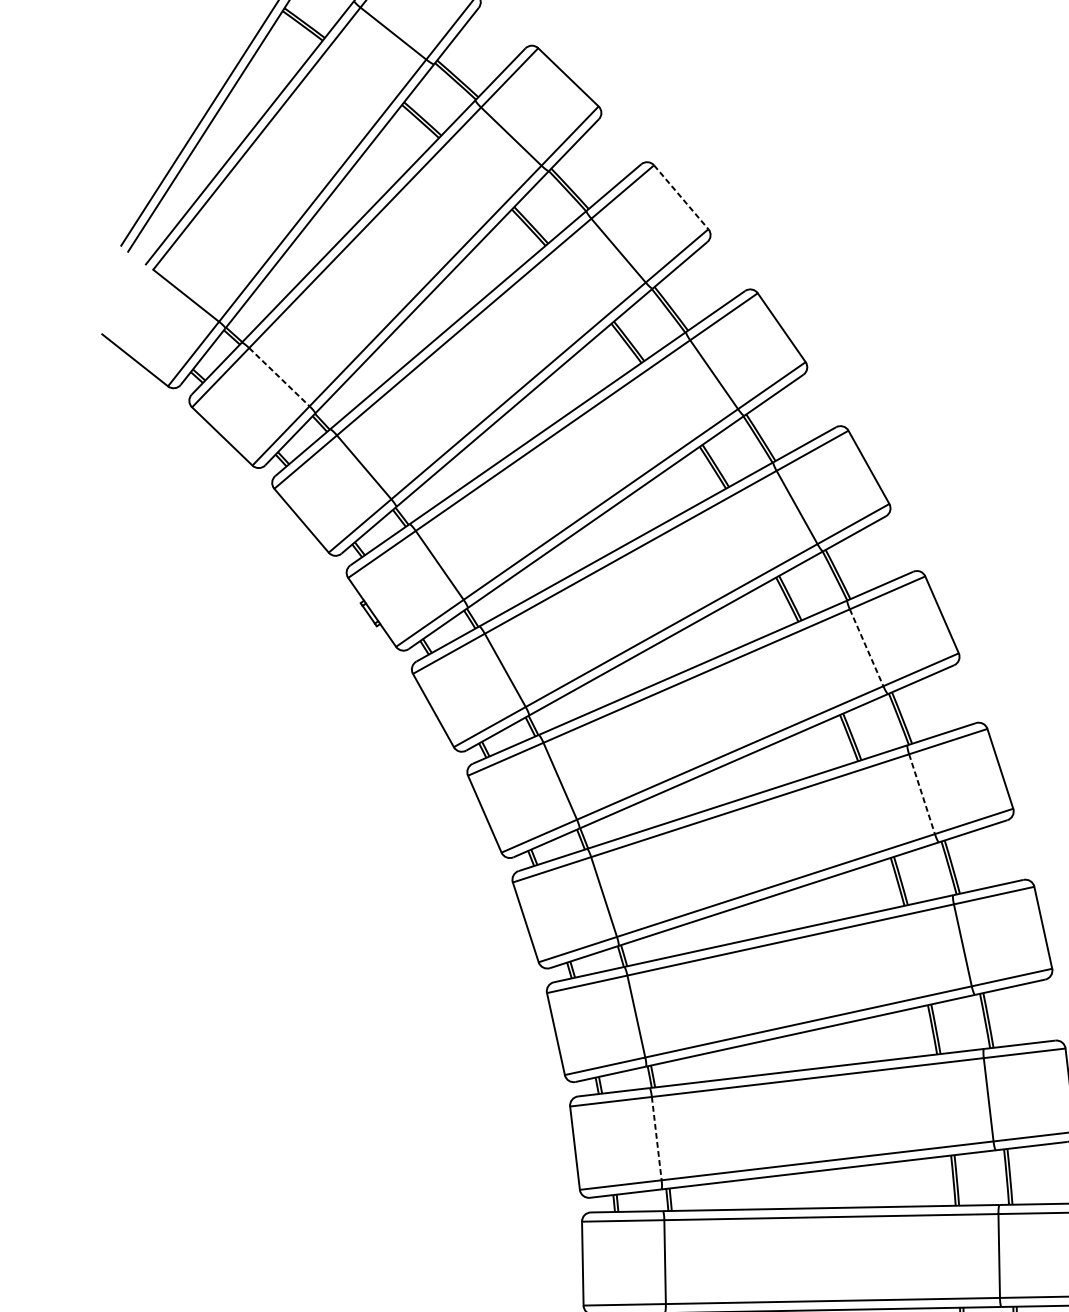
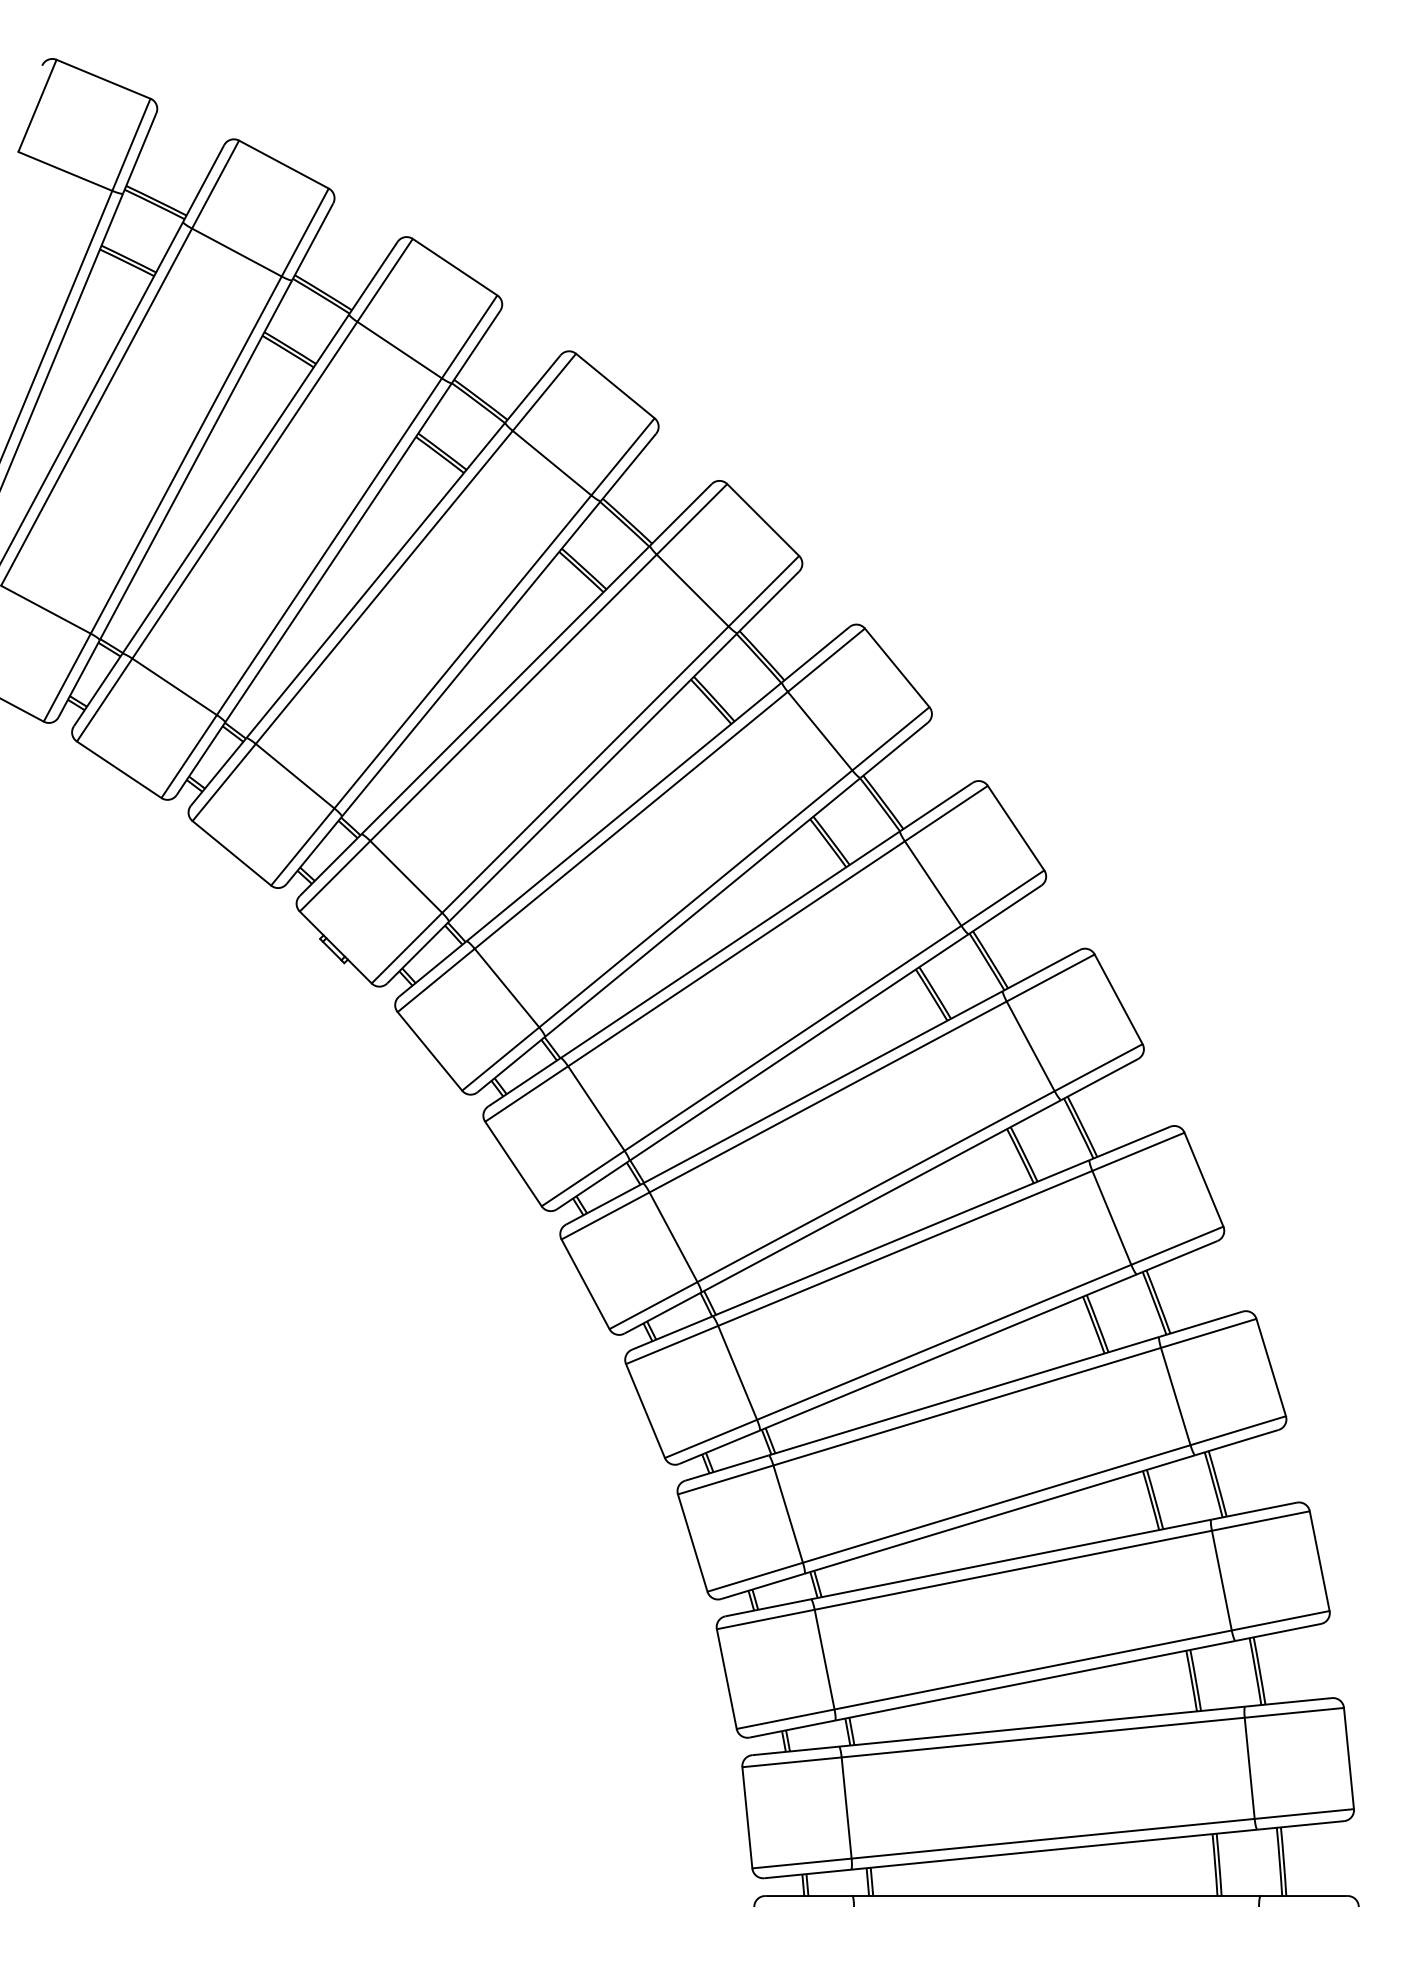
line: (681, 197) -> (615, 386), dashed -> solid
line: (279, 376) -> (174, 686), dashed -> solid
line: (866, 647) -> (933, 883), dashed -> solid
line: (921, 794) -> (1030, 1046), dashed -> solid
line: (656, 1138) -> (788, 1514), dashed -> solid

